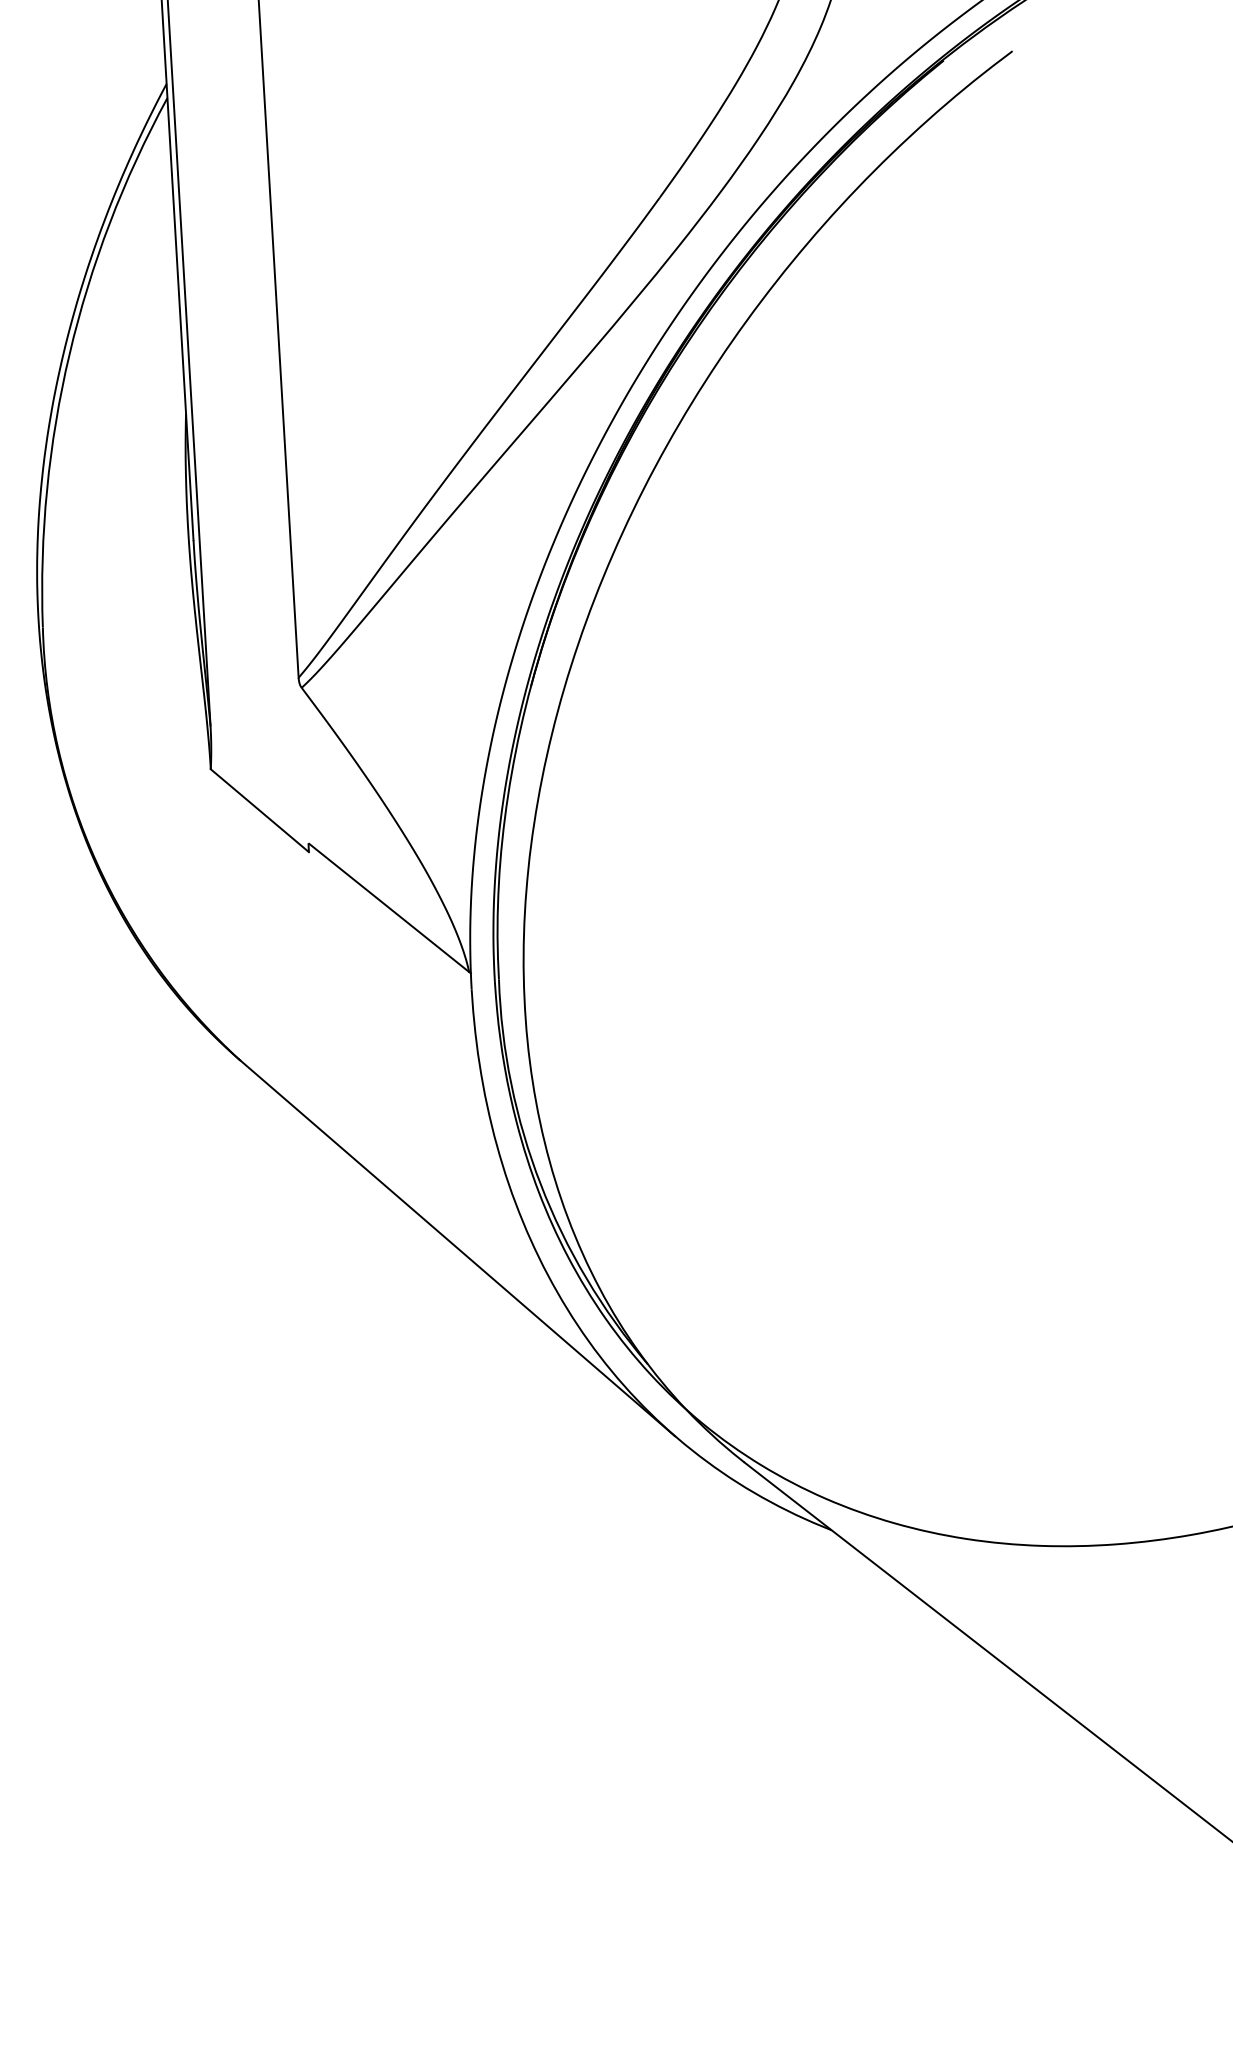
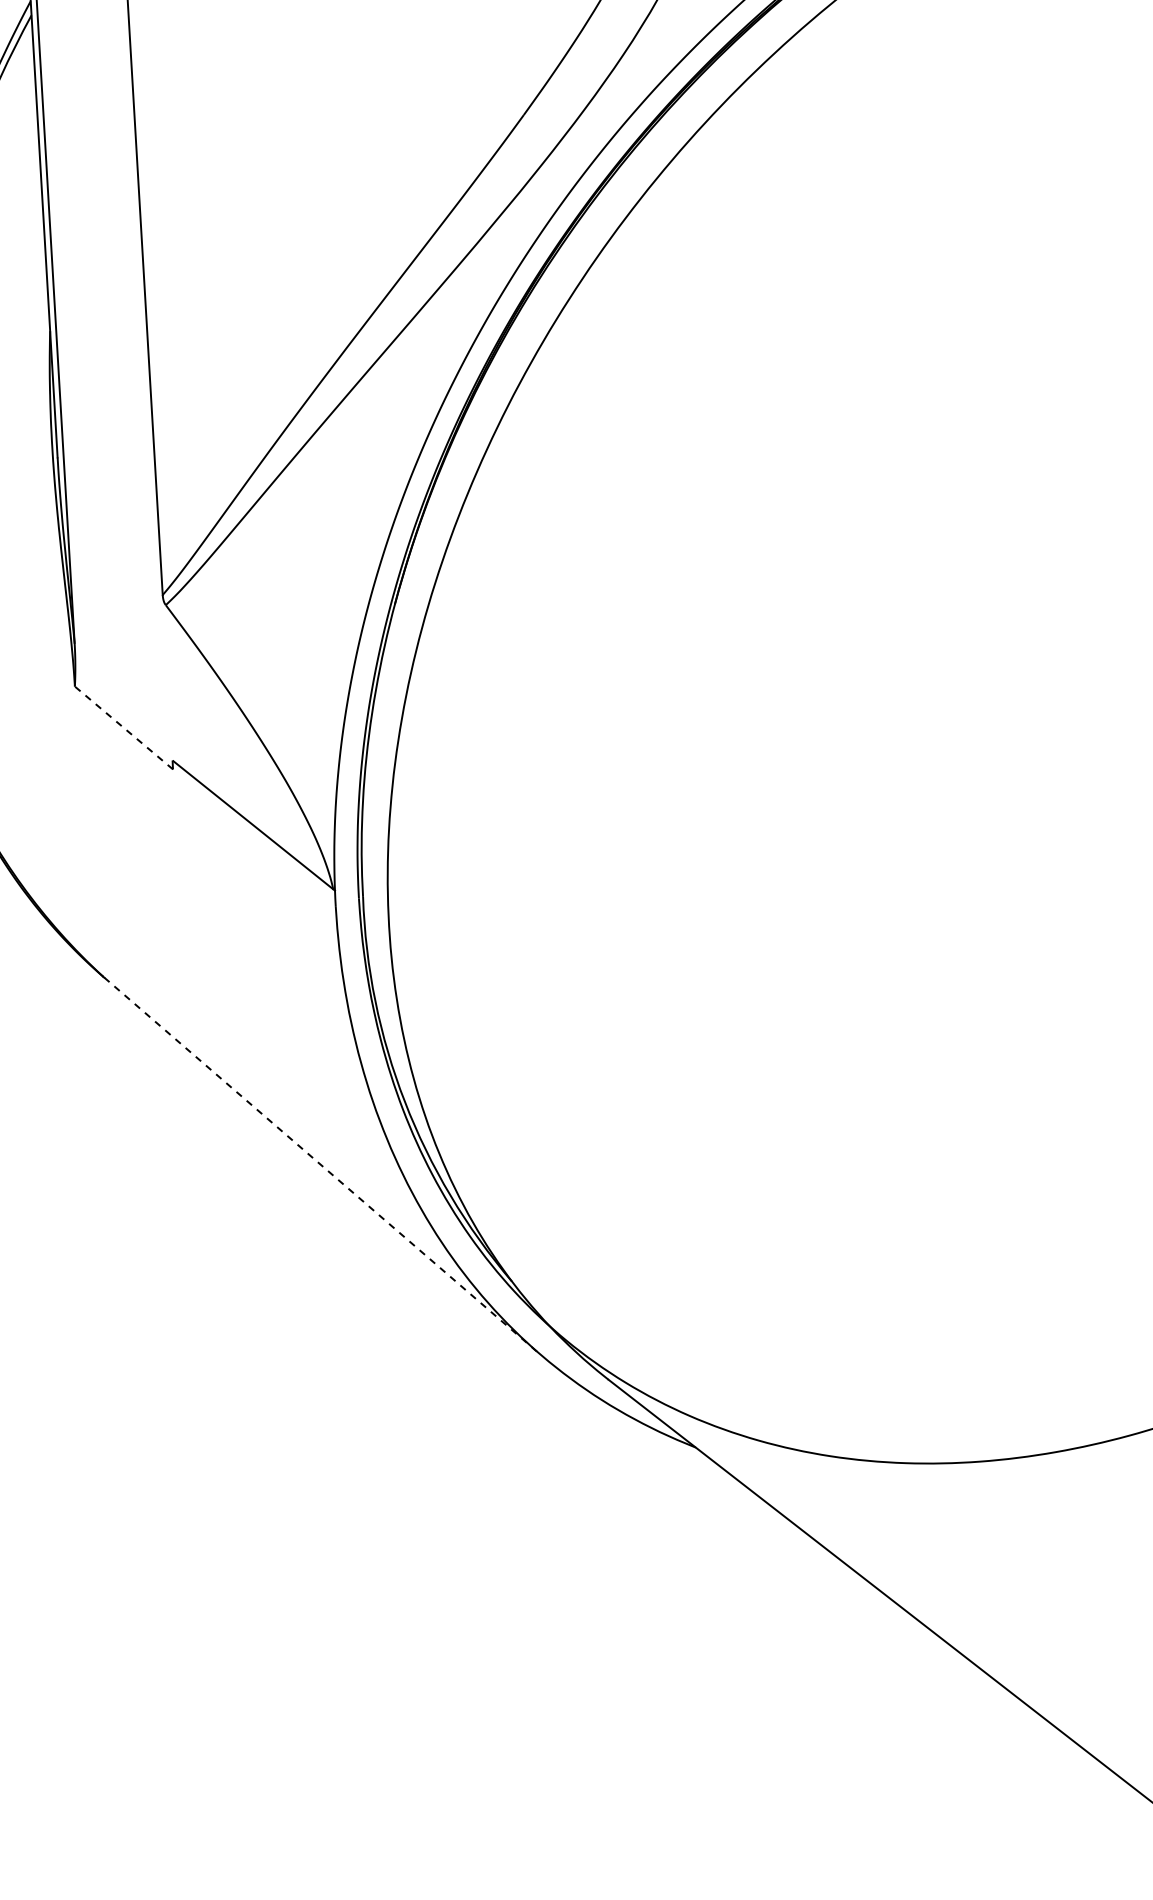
line: (259, 810) -> (123, 727), solid -> dashed
line: (457, 1248) -> (321, 1165), solid -> dashed

